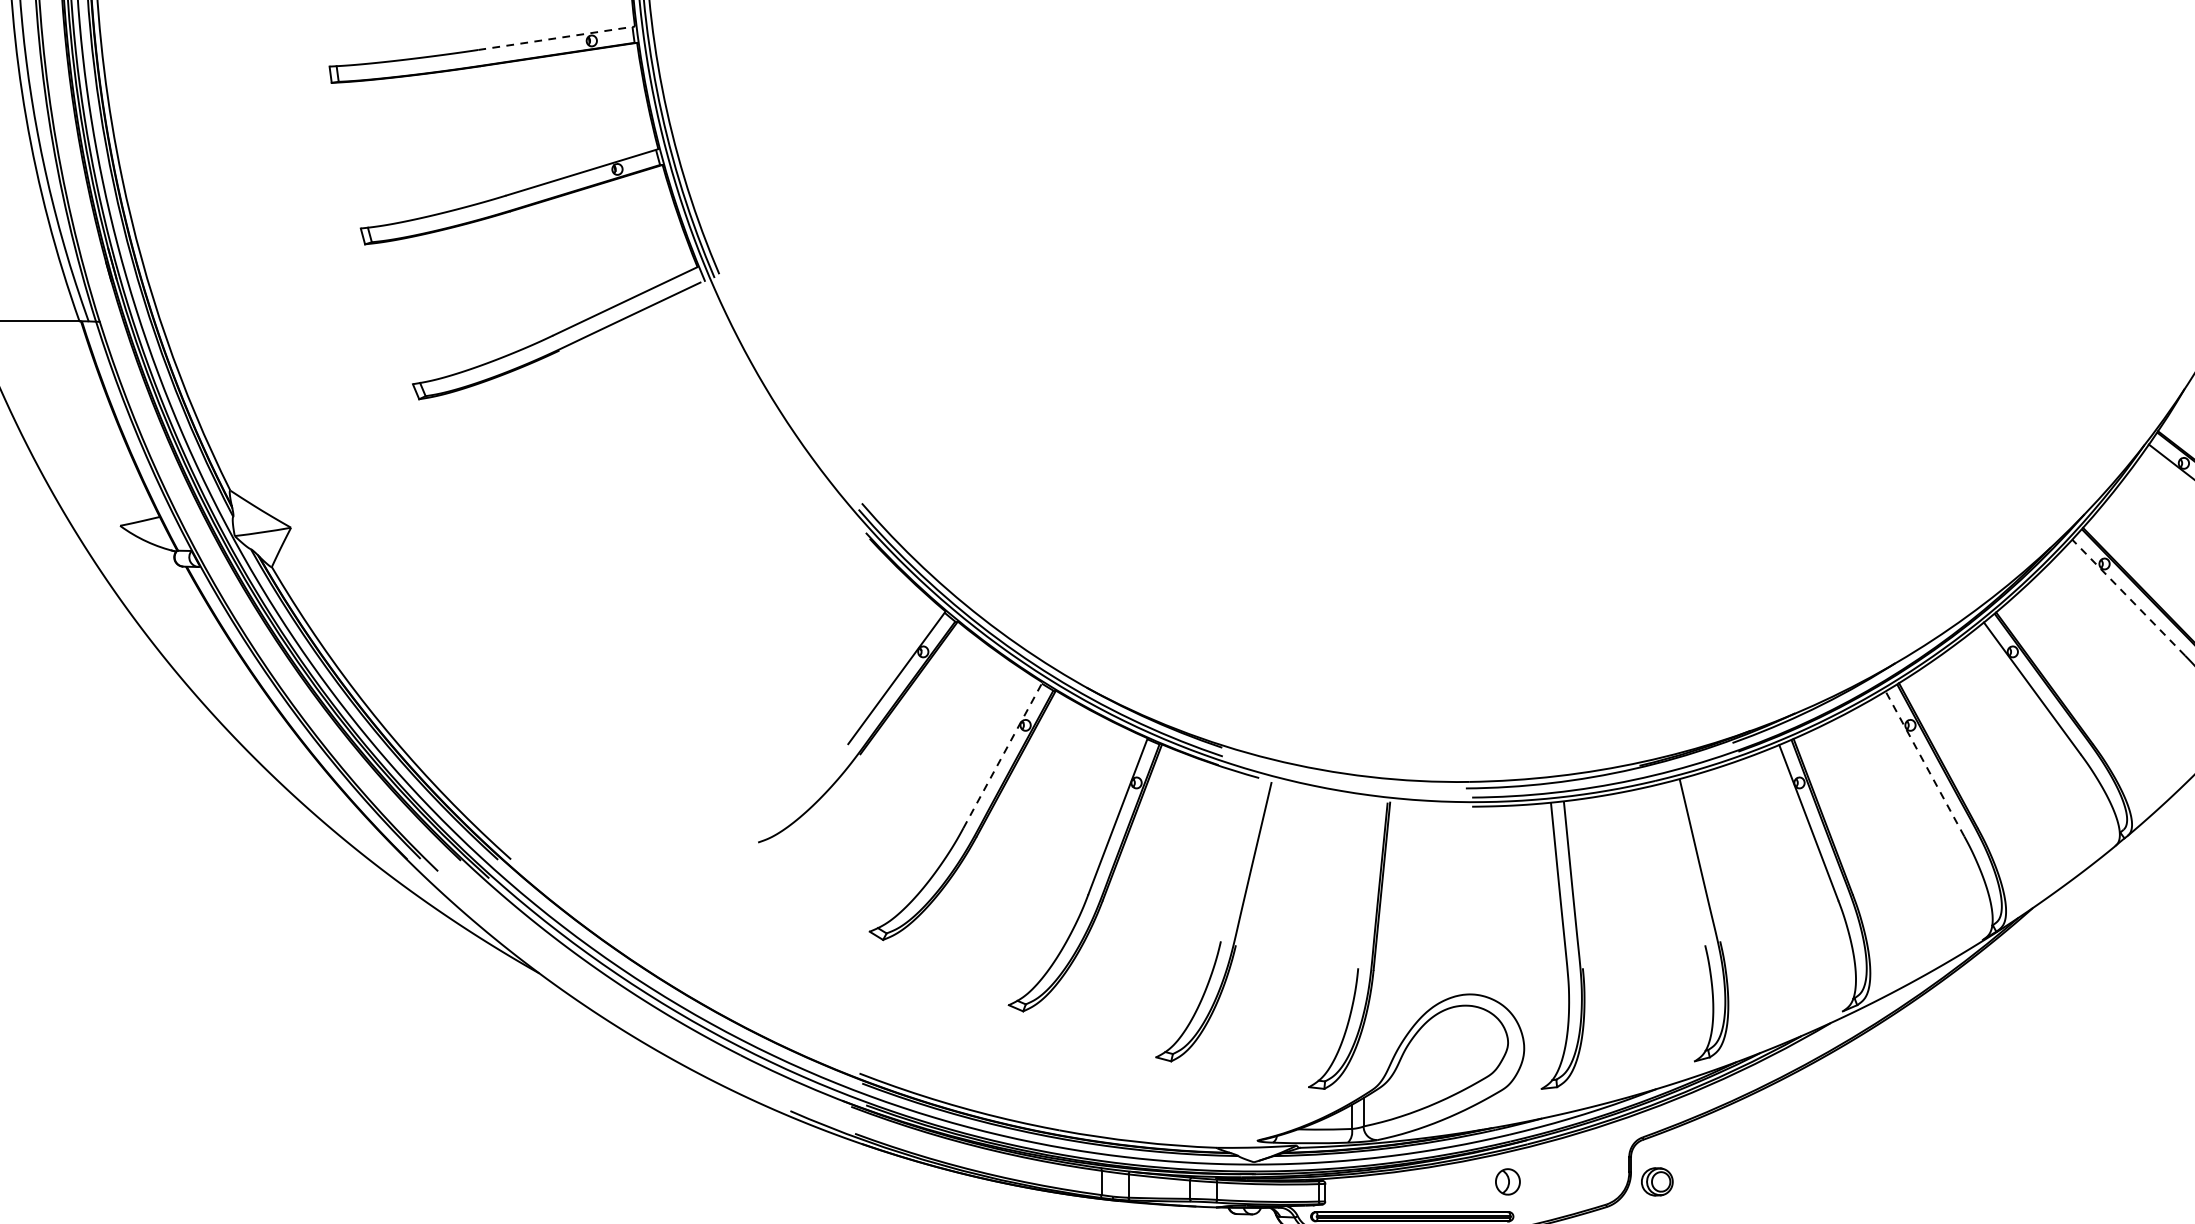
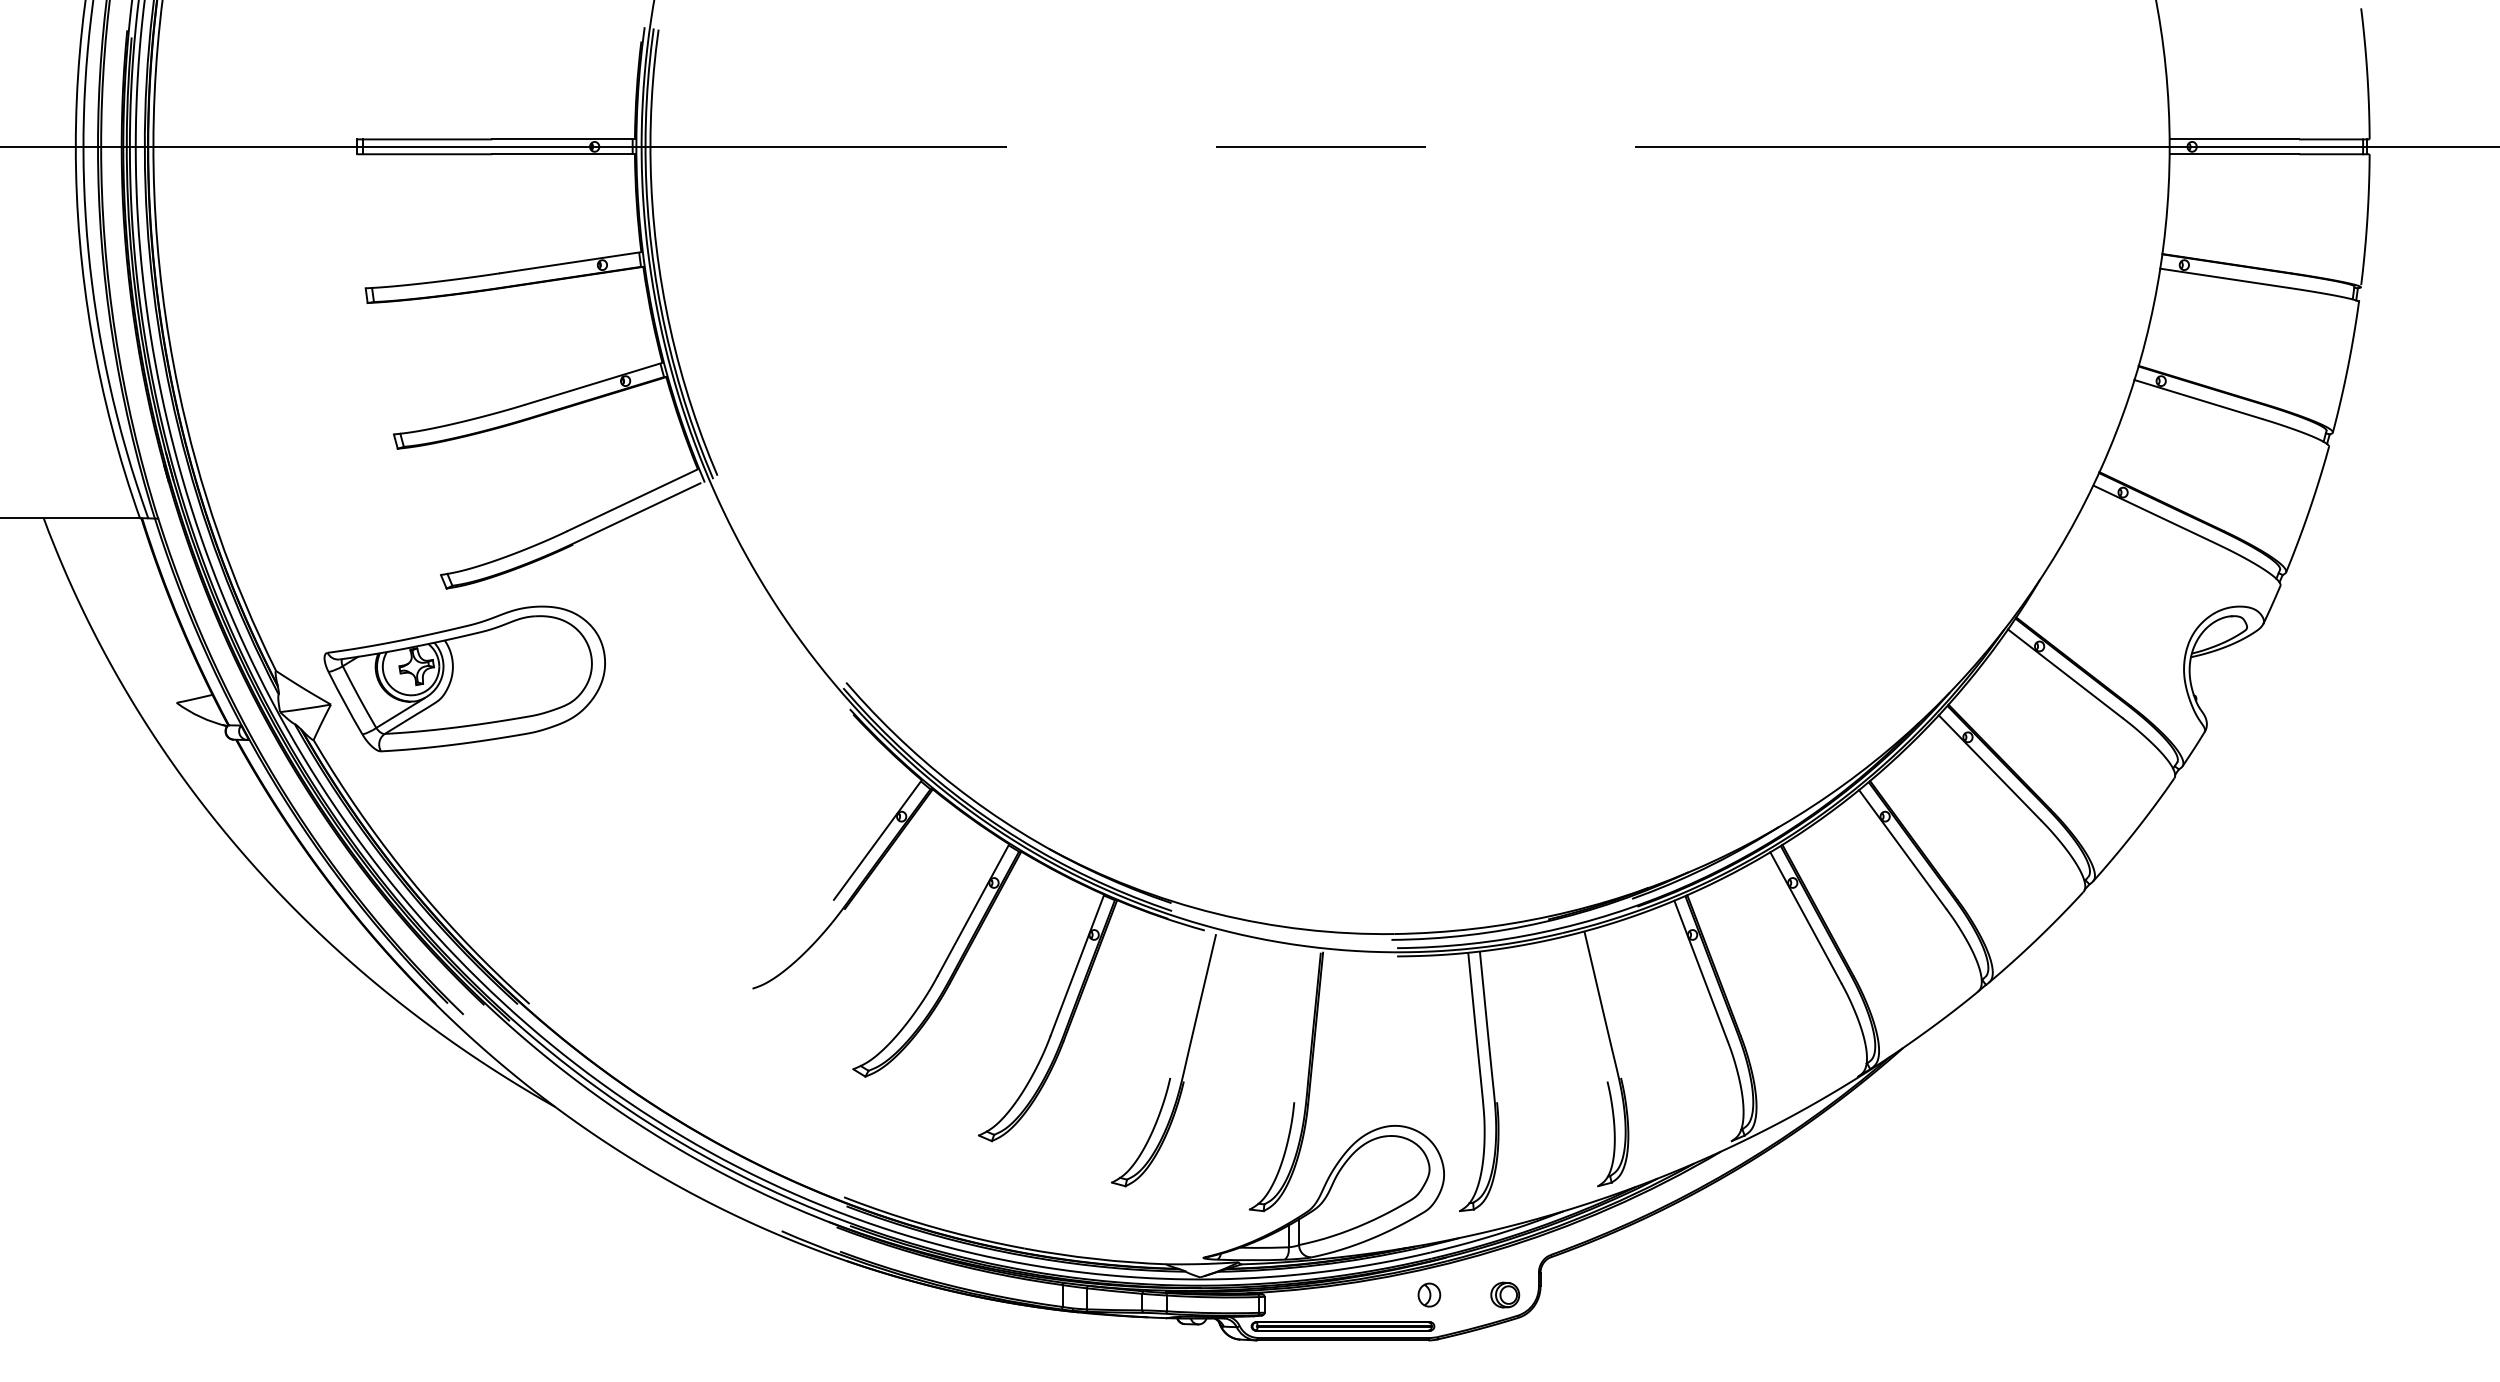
line: (557, 38) -> (571, 262), dashed -> solid
part: (439, 498) -> (464, 678), added
line: (2128, 597) -> (1989, 767), dashed -> solid
line: (1002, 754) -> (973, 909), dashed -> solid
line: (1924, 763) -> (1805, 917), dashed -> solid
part: (1657, 1181) -> (1505, 1294), moved

